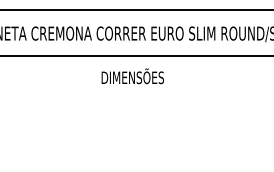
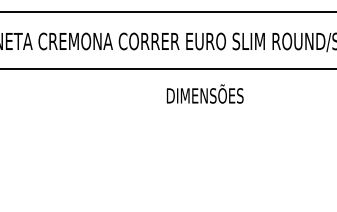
text: (132, 76) -> (204, 94), moved

